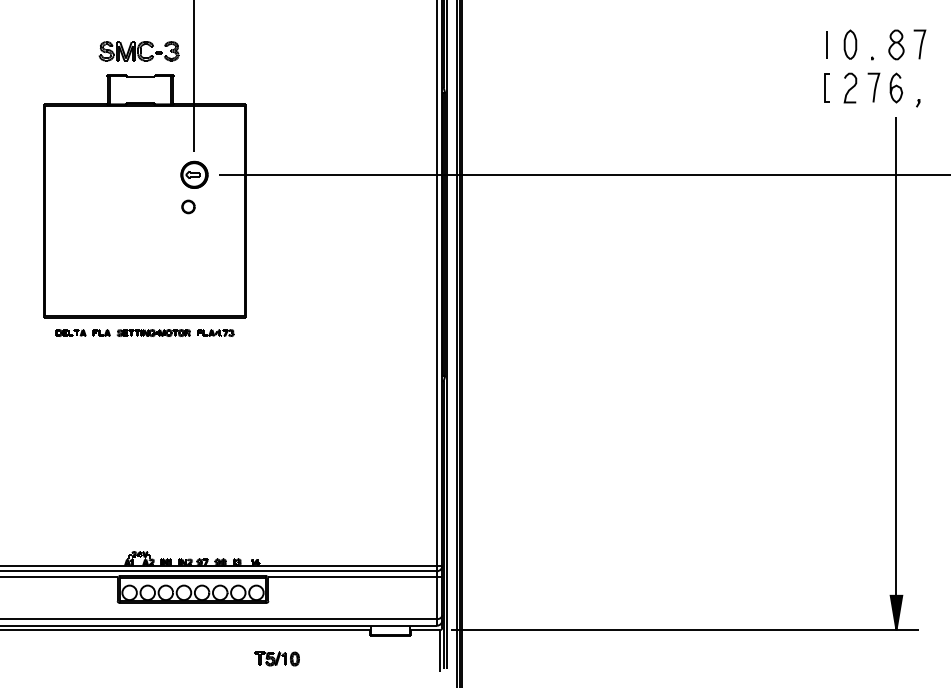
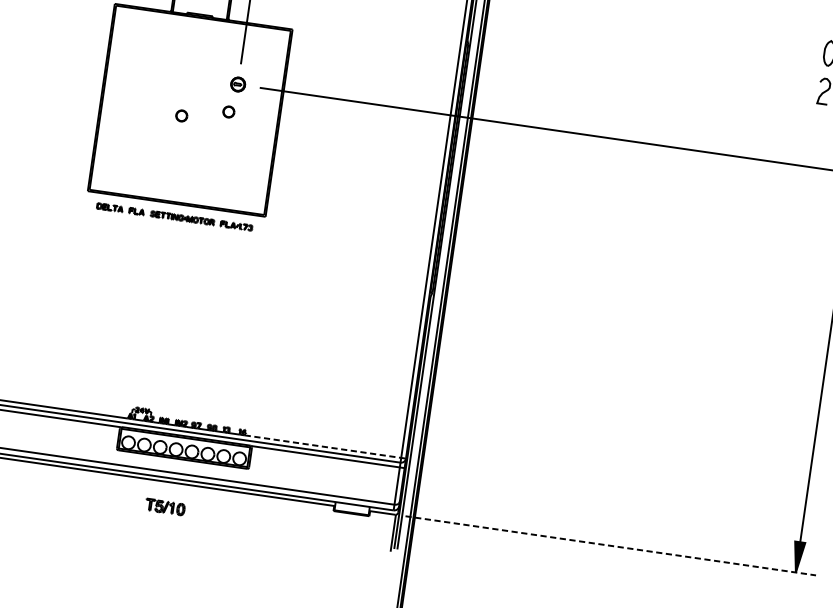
line: (826, 44) -> (808, 50), removed
line: (825, 87) -> (802, 87), removed
part: (194, 174) -> (238, 84), size x0.6
part: (136, 218) -> (181, 115), added
line: (350, 565) -> (325, 446), solid -> dashed
line: (685, 630) -> (610, 546), solid -> dashed
part: (276, 658) -> (164, 506), moved

